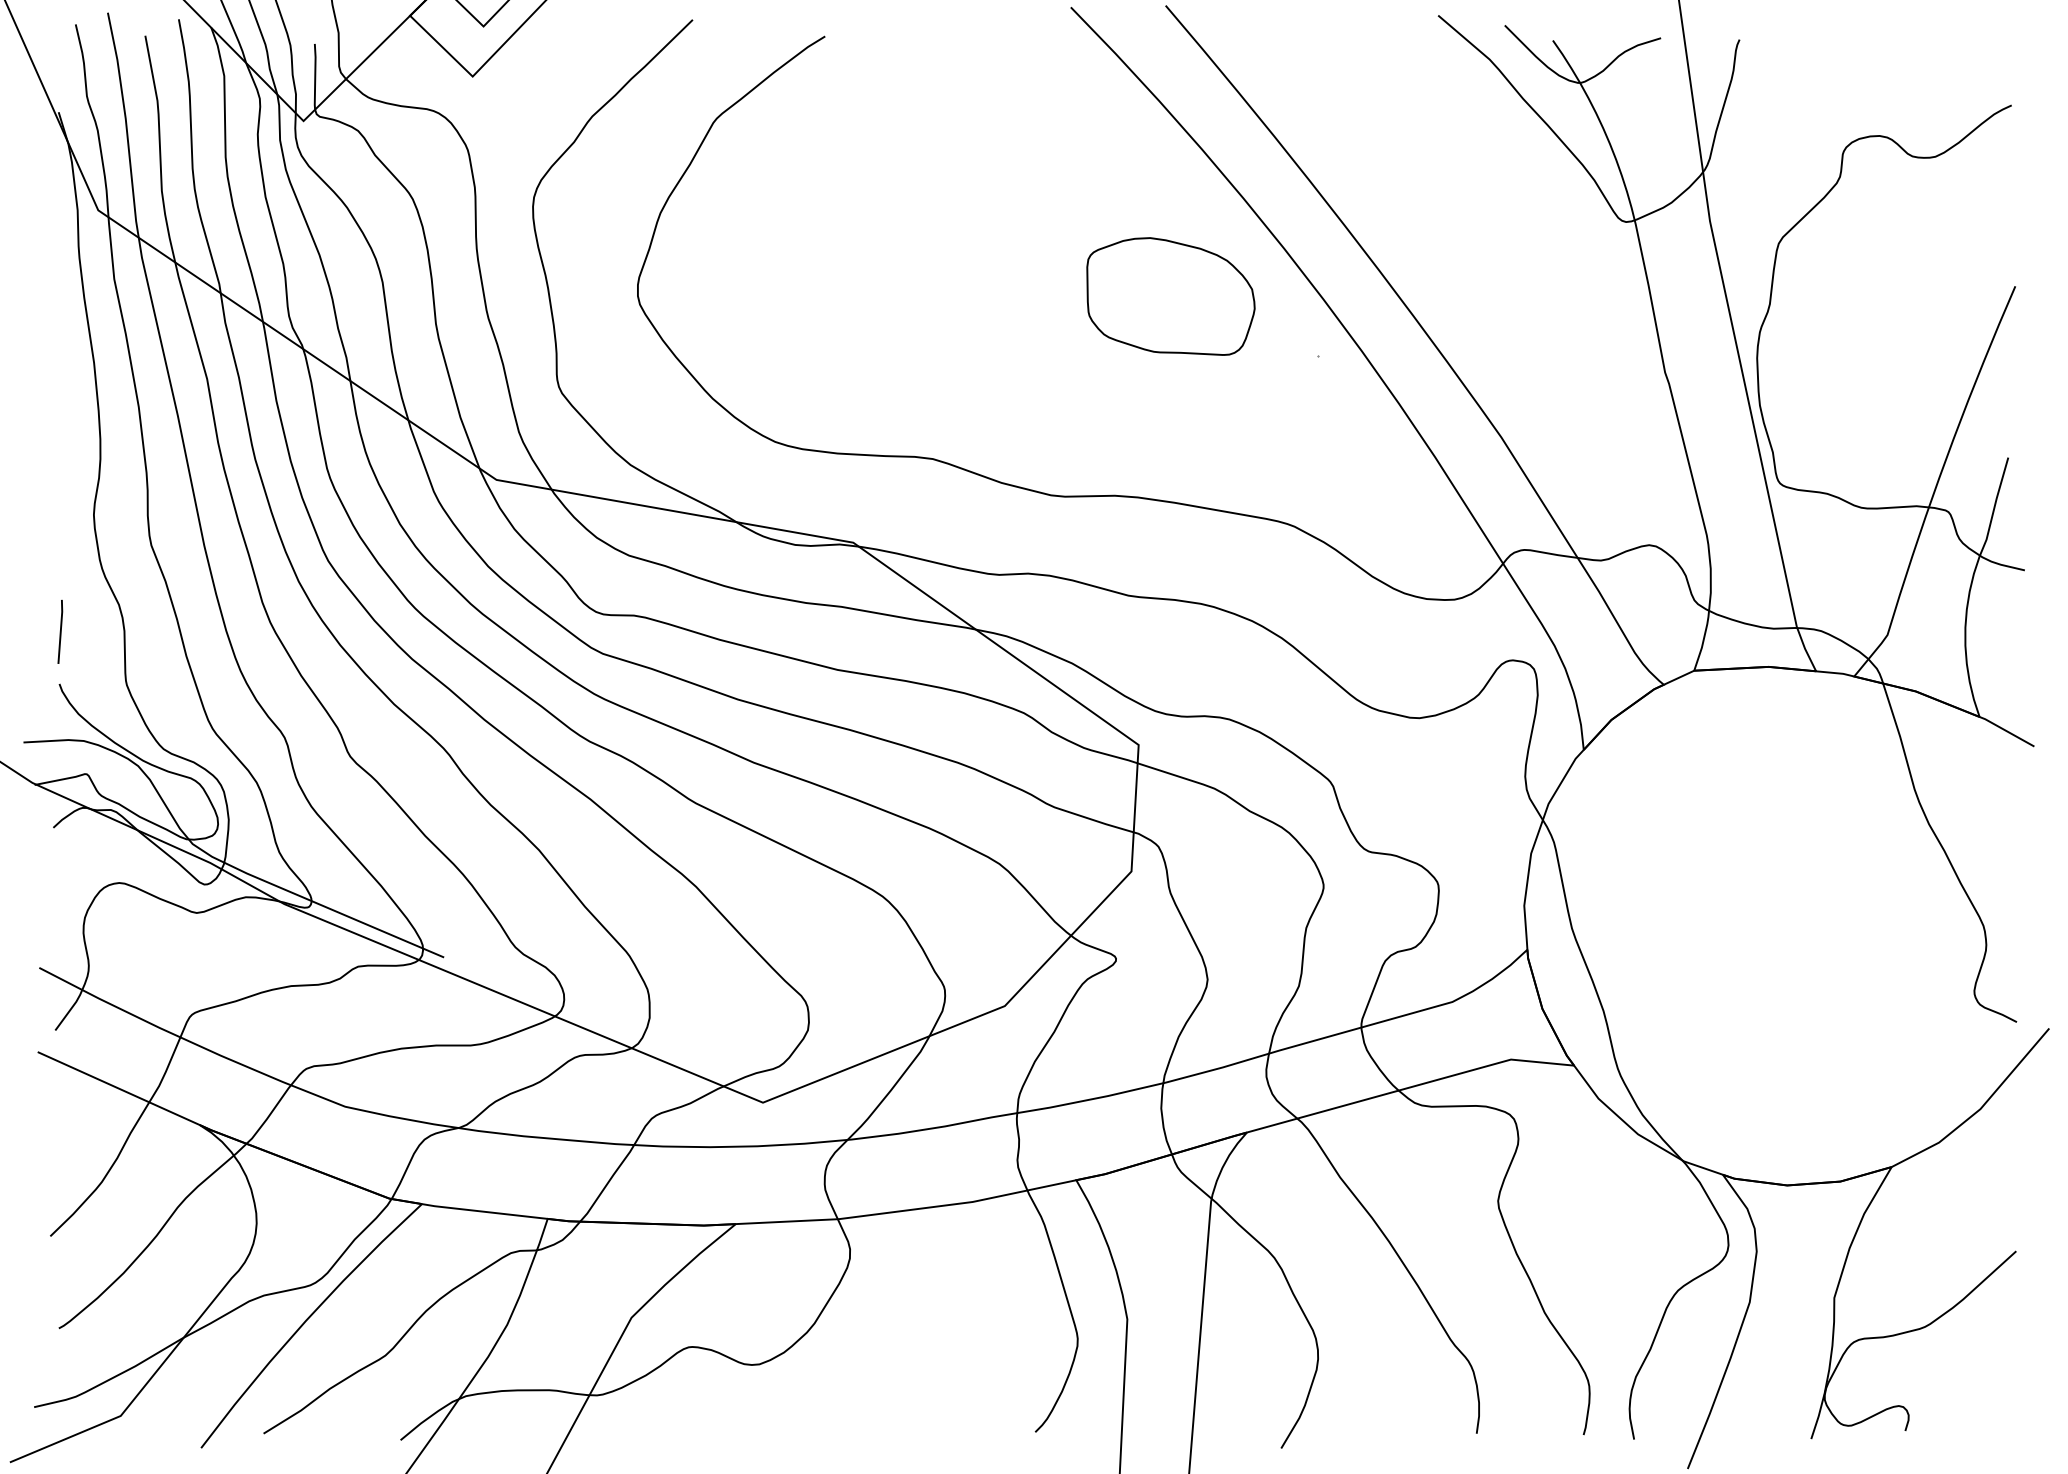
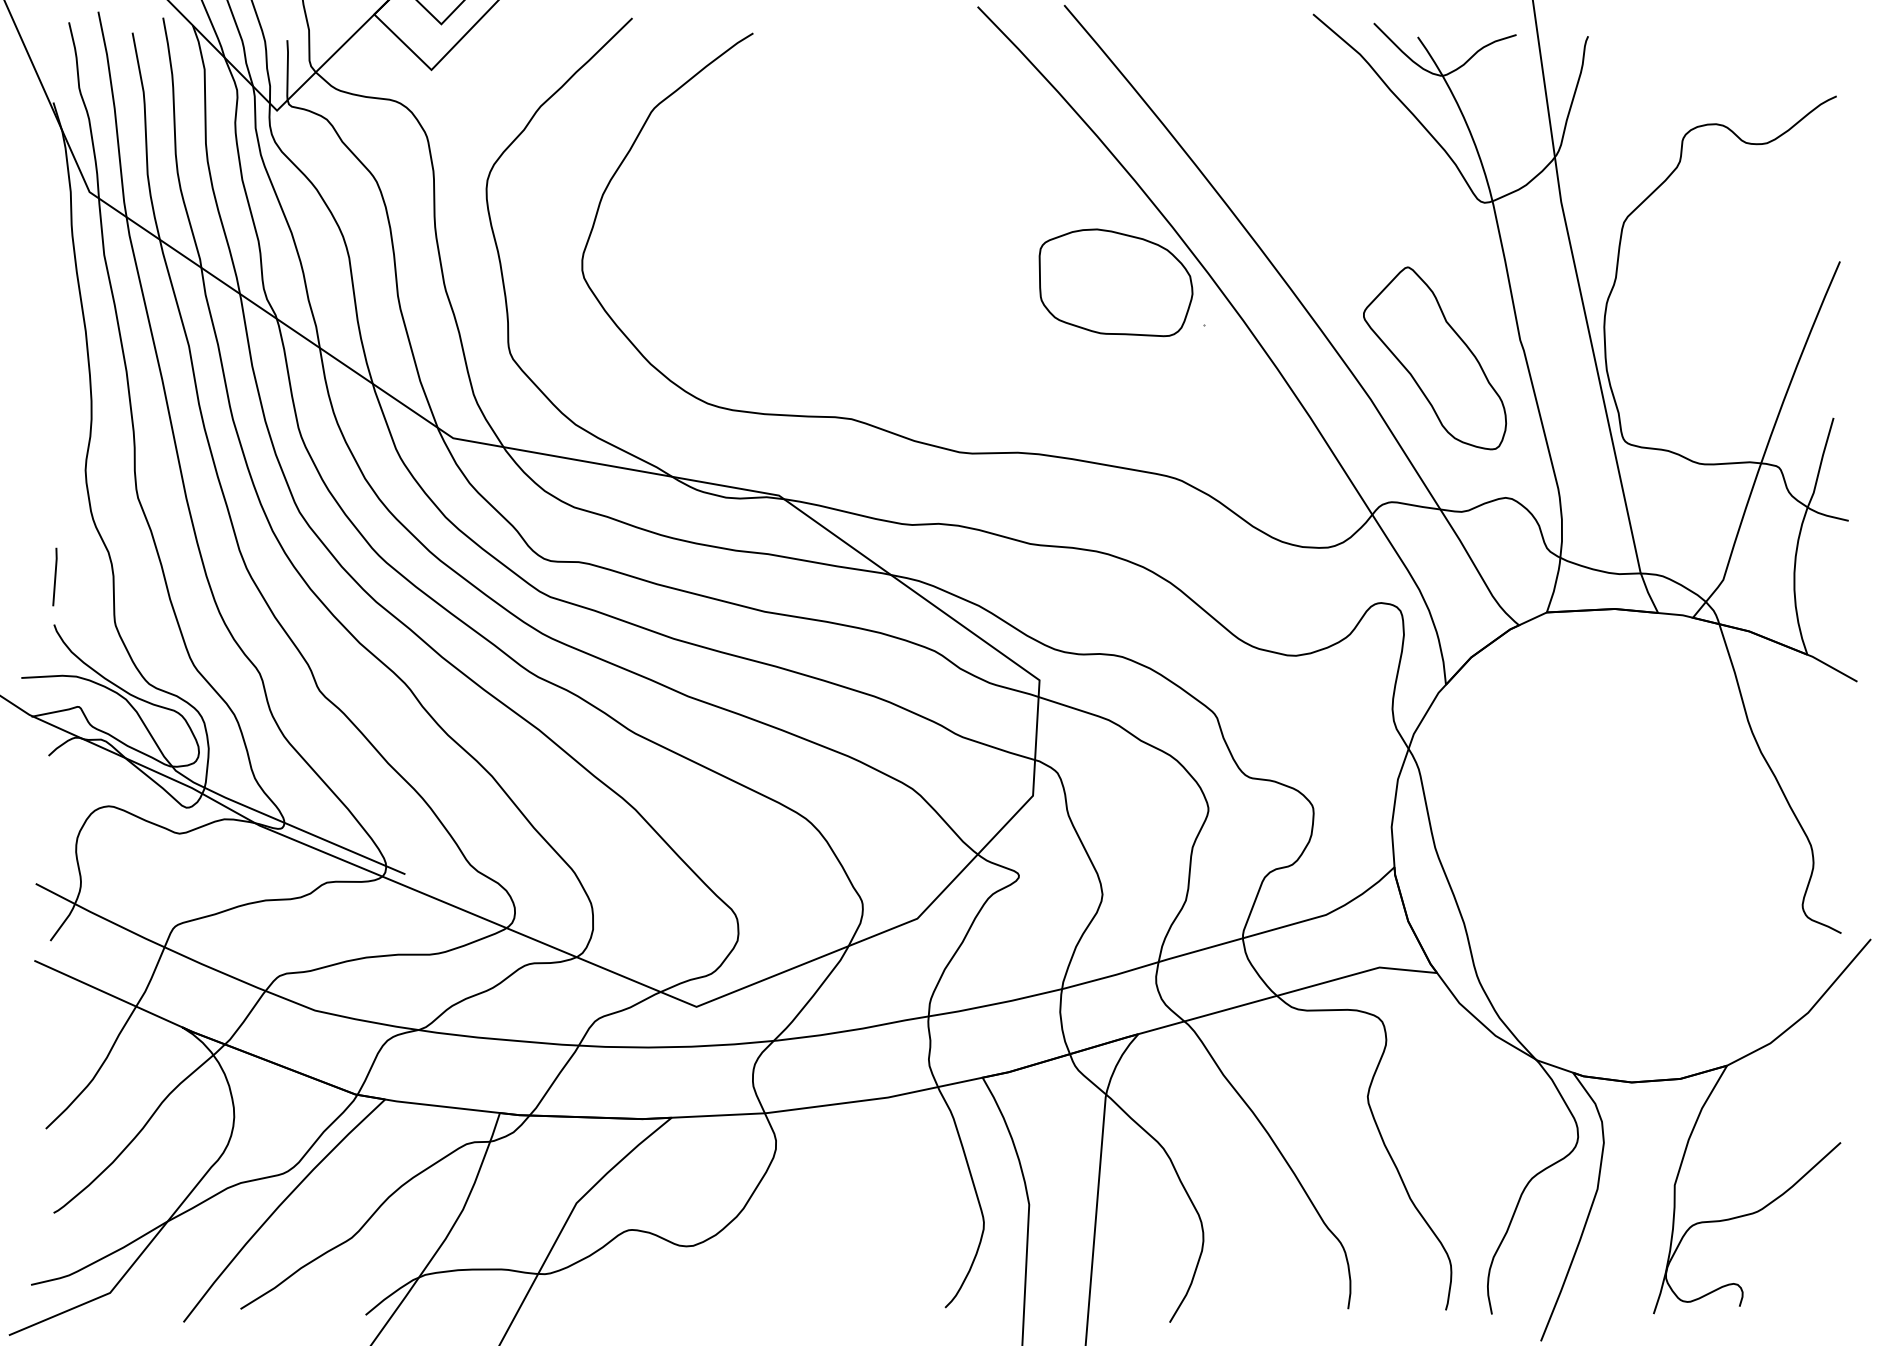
part: (1170, 296) -> (1115, 282), moved
part: (1572, 392) -> (1435, 358), added

